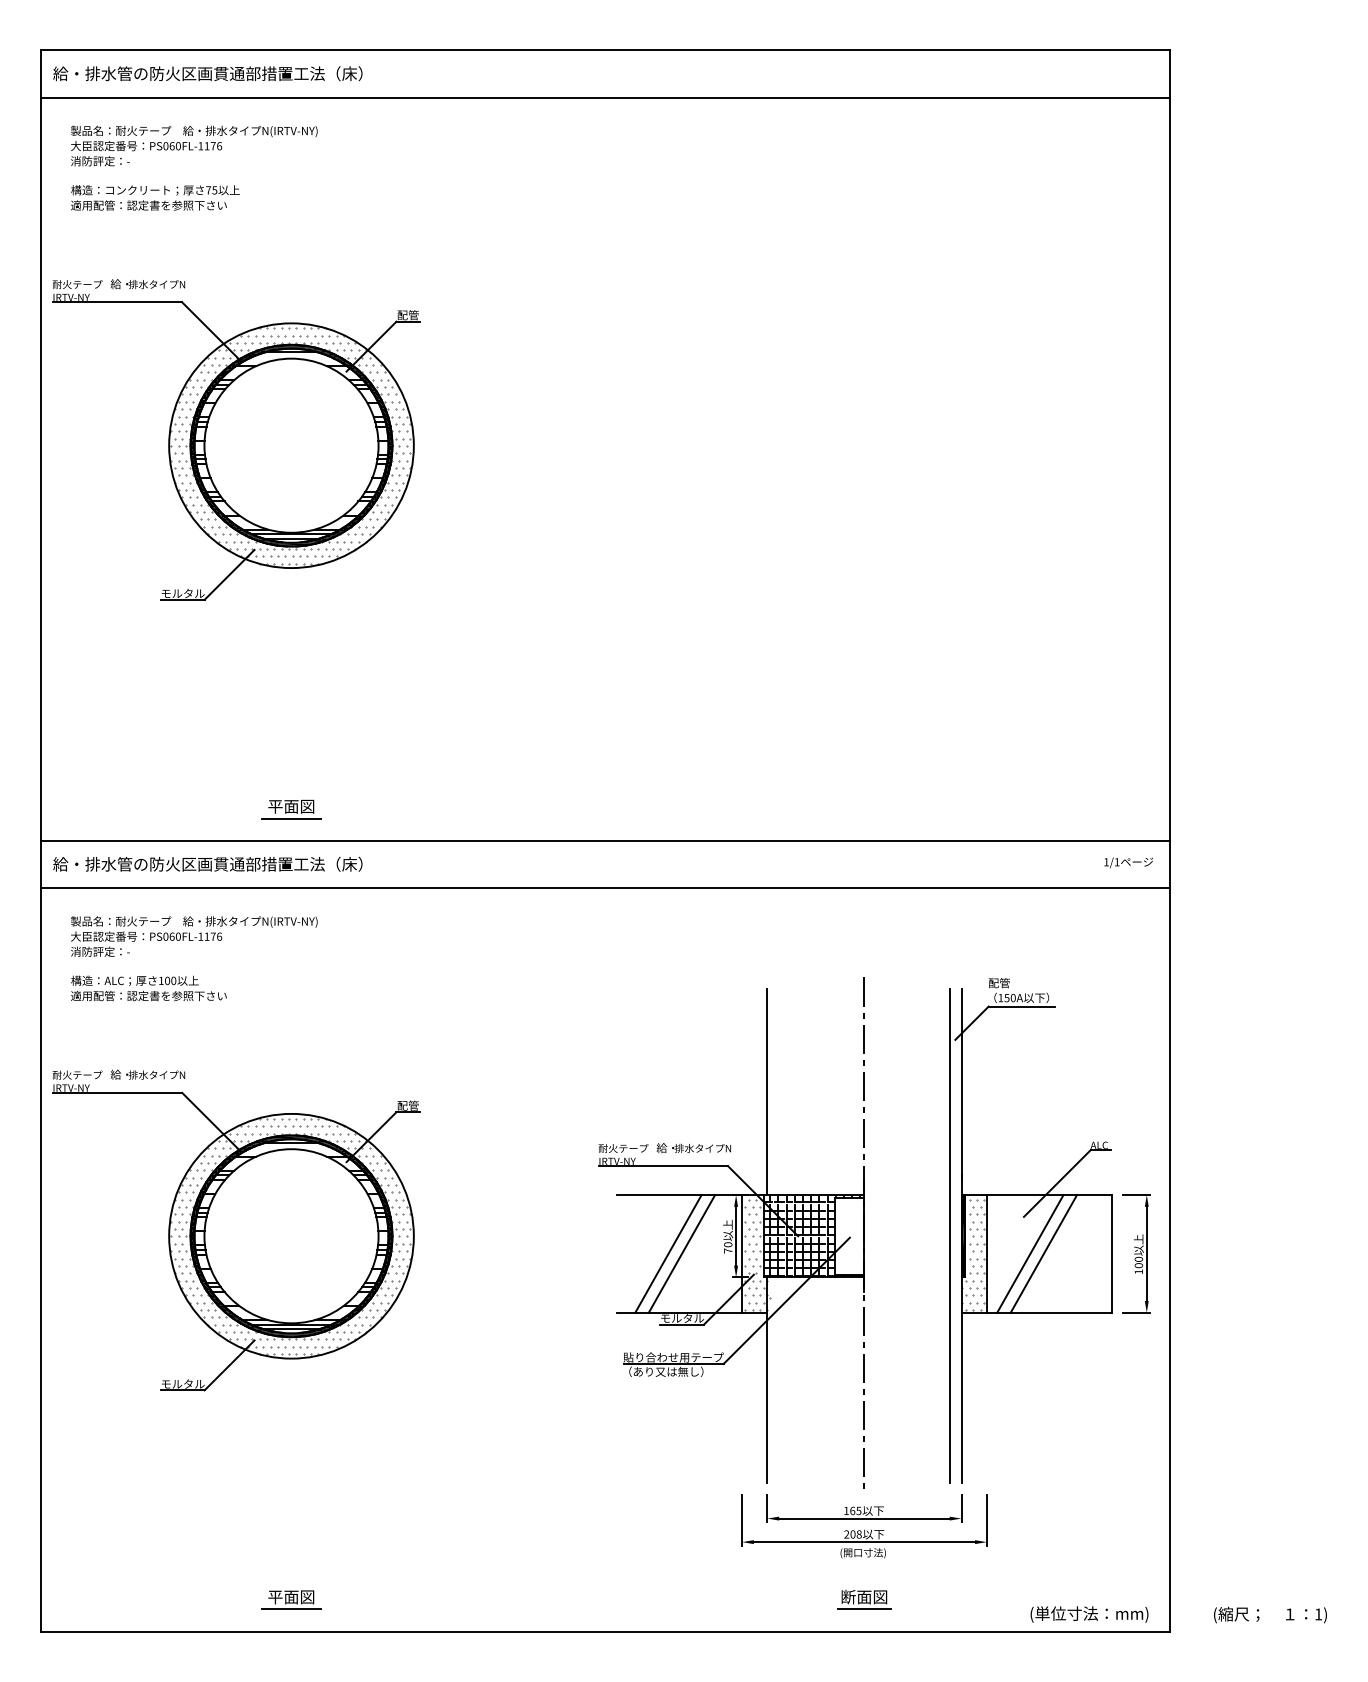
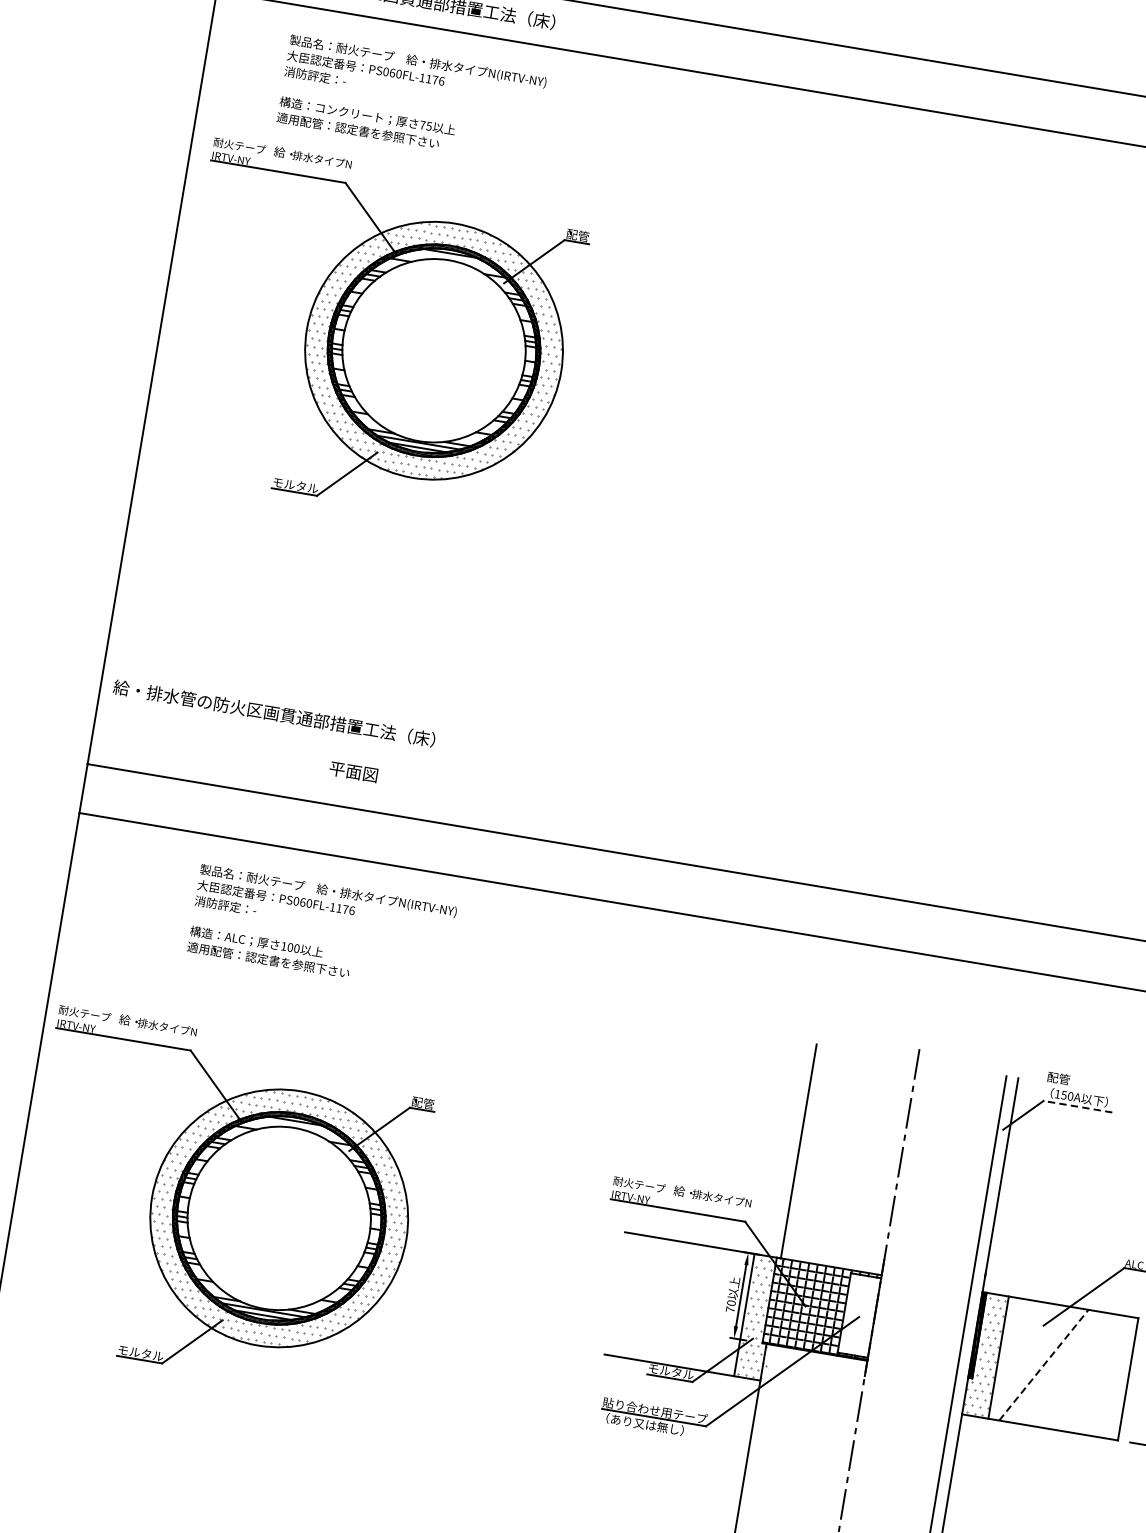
text: (194, 167) -> (412, 99), moved
part: (236, 439) -> (377, 334), moved
line: (291, 818) -> (351, 784), removed
text: (207, 863) -> (274, 712), moved
text: (194, 958) -> (322, 928), moved
line: (1021, 1006) -> (1077, 1106), solid -> dashed
line: (668, 1253) -> (667, 1301), removed
line: (681, 1253) -> (681, 1304), removed
line: (1030, 1253) -> (1044, 1364), solid -> dashed
line: (1043, 1253) -> (1057, 1367), removed

